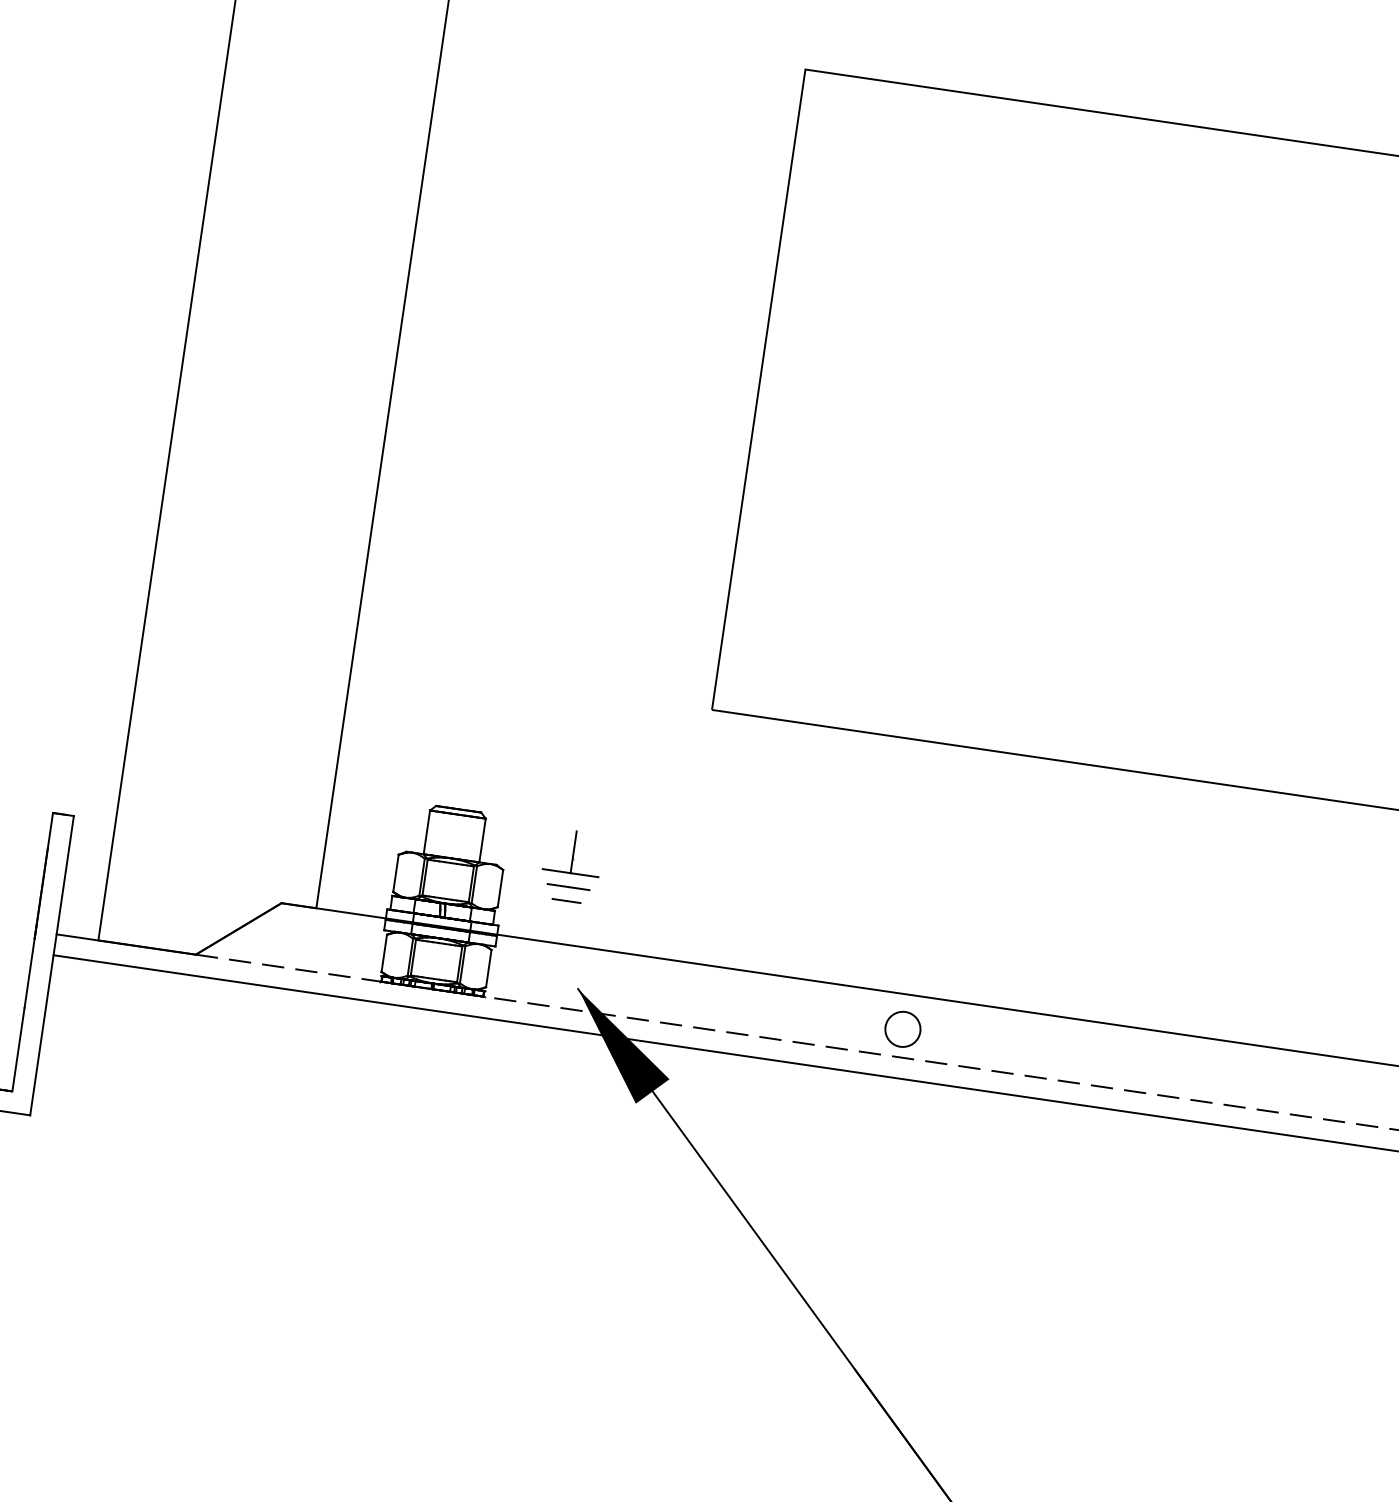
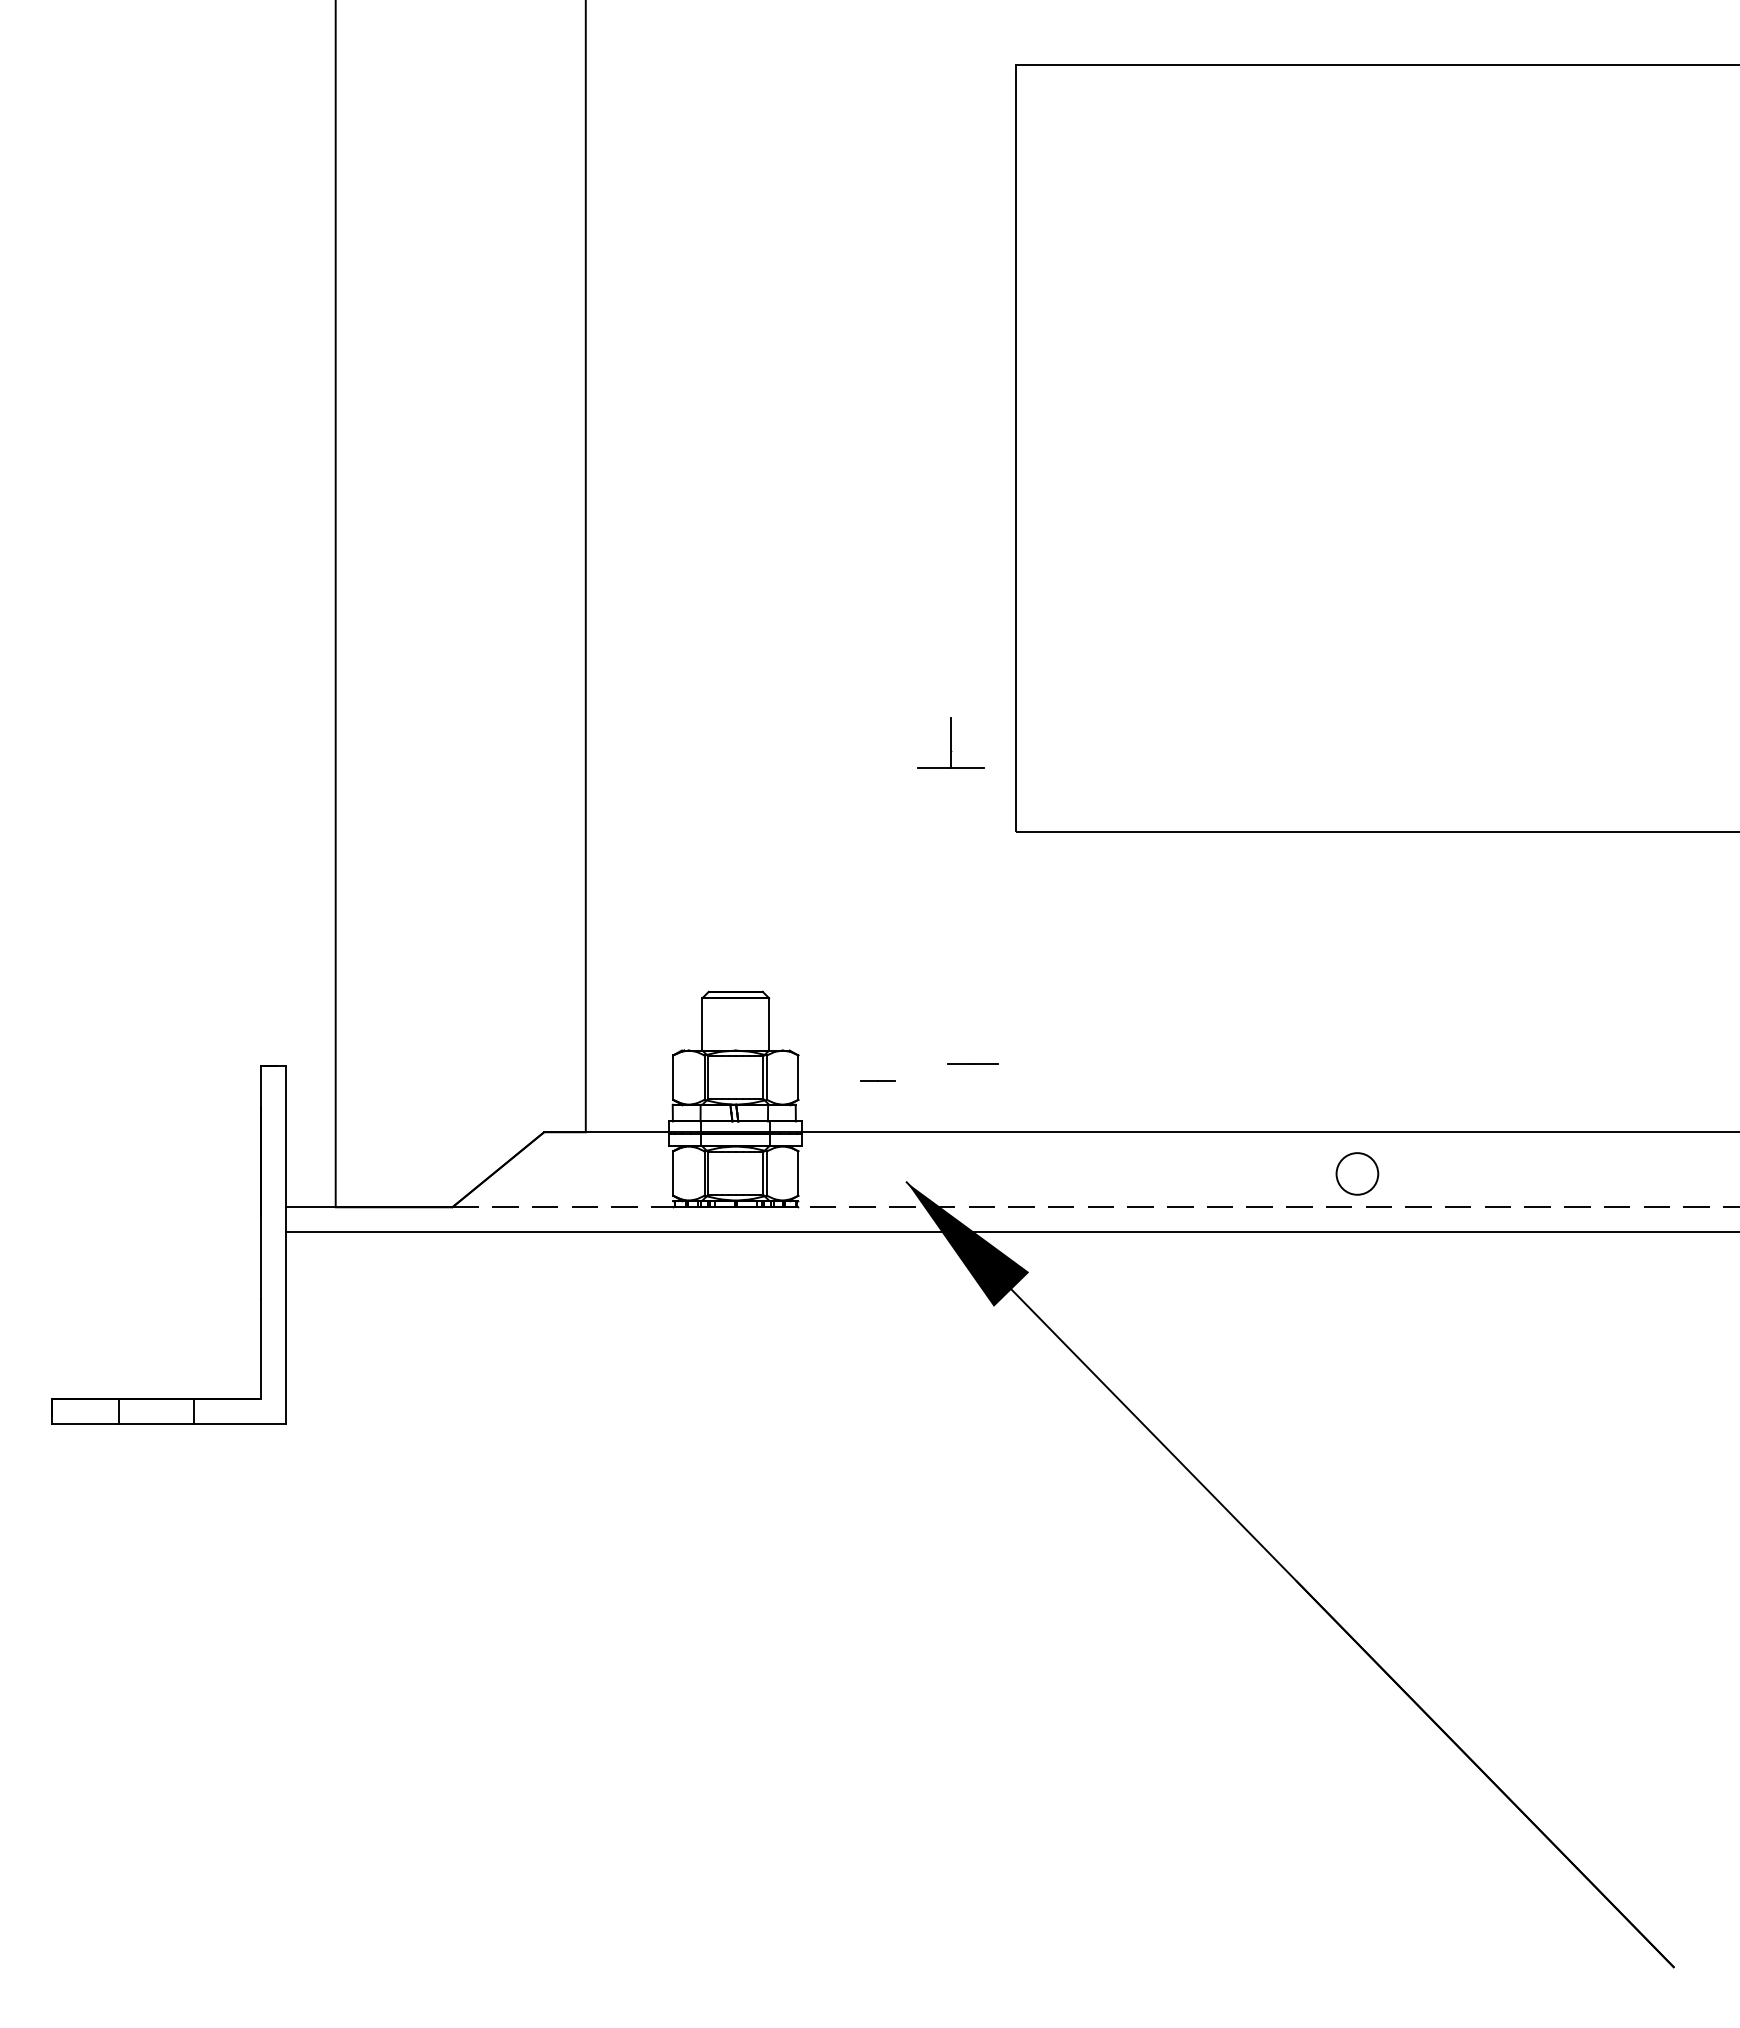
part: (573, 852) -> (950, 742), moved
line: (568, 886) -> (972, 1063), moved
circle: (903, 1029) -> (1357, 1173), moved

